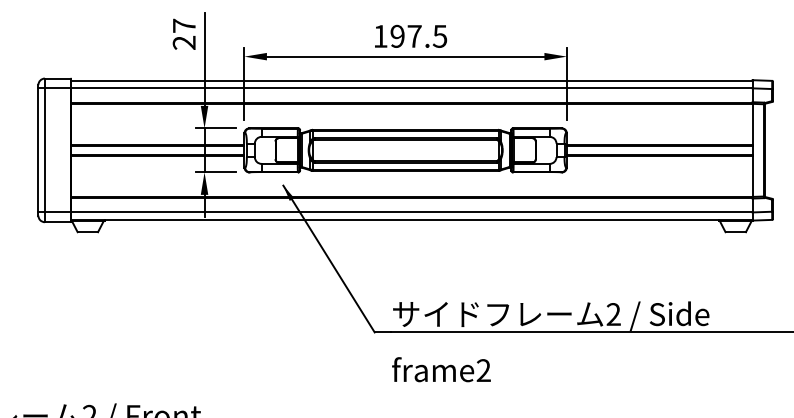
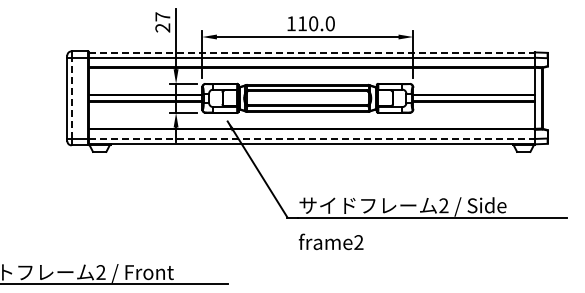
text: (419, 36) -> (316, 23), 197.5 -> 110.0
line: (412, 80) -> (312, 52), solid -> dashed
line: (44, 150) -> (71, 98), solid -> dashed
line: (412, 211) -> (312, 138), solid -> dashed

